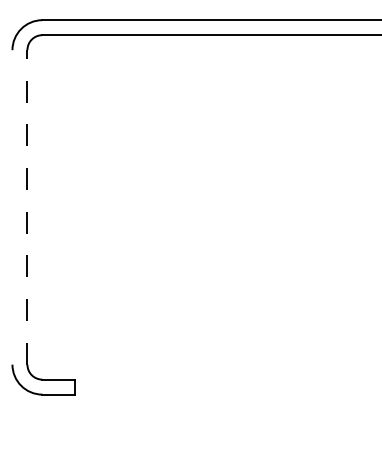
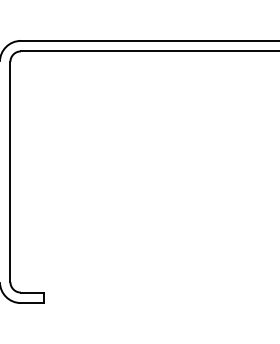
line: (27, 206) -> (10, 171), dashed -> solid

